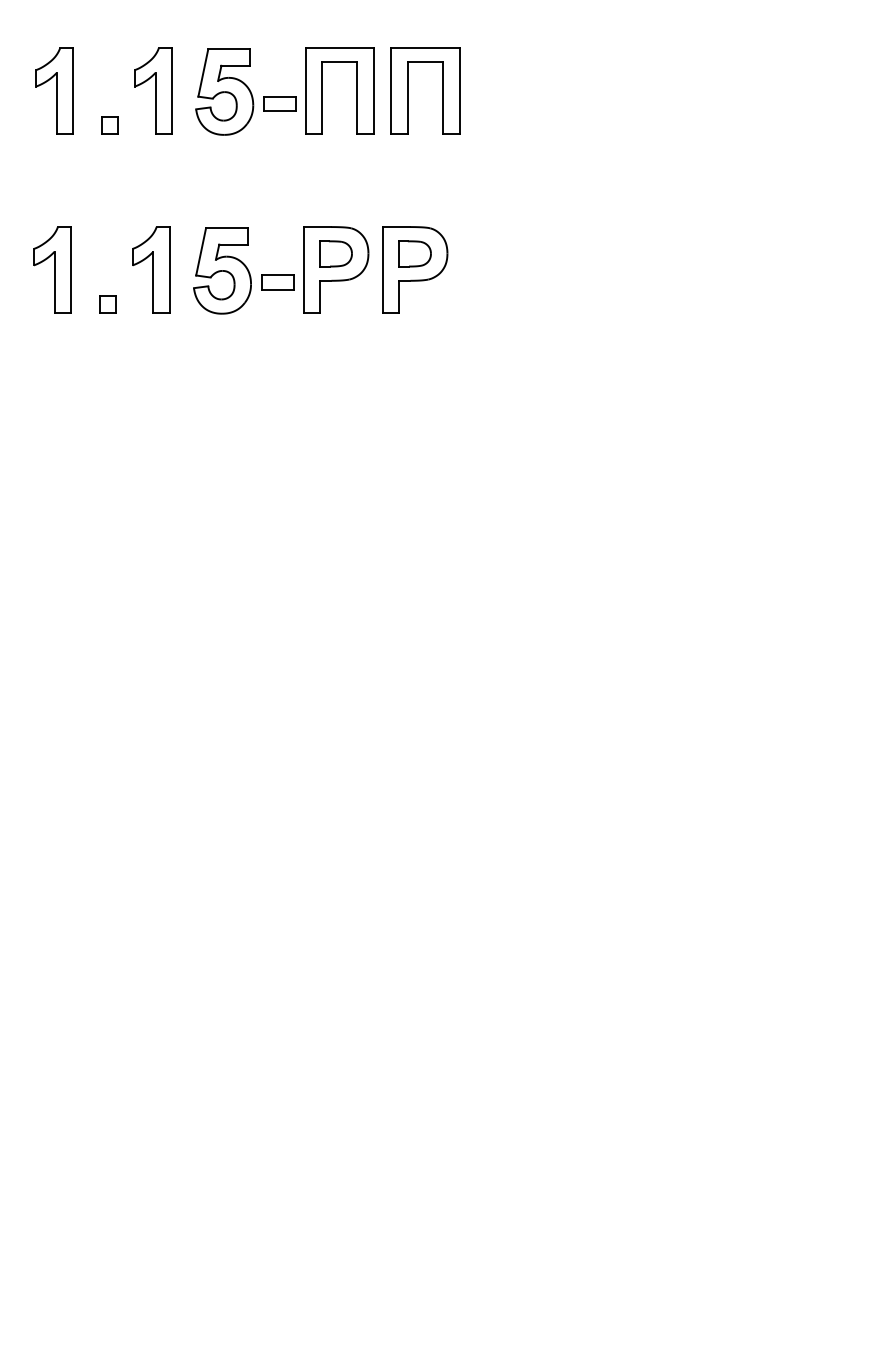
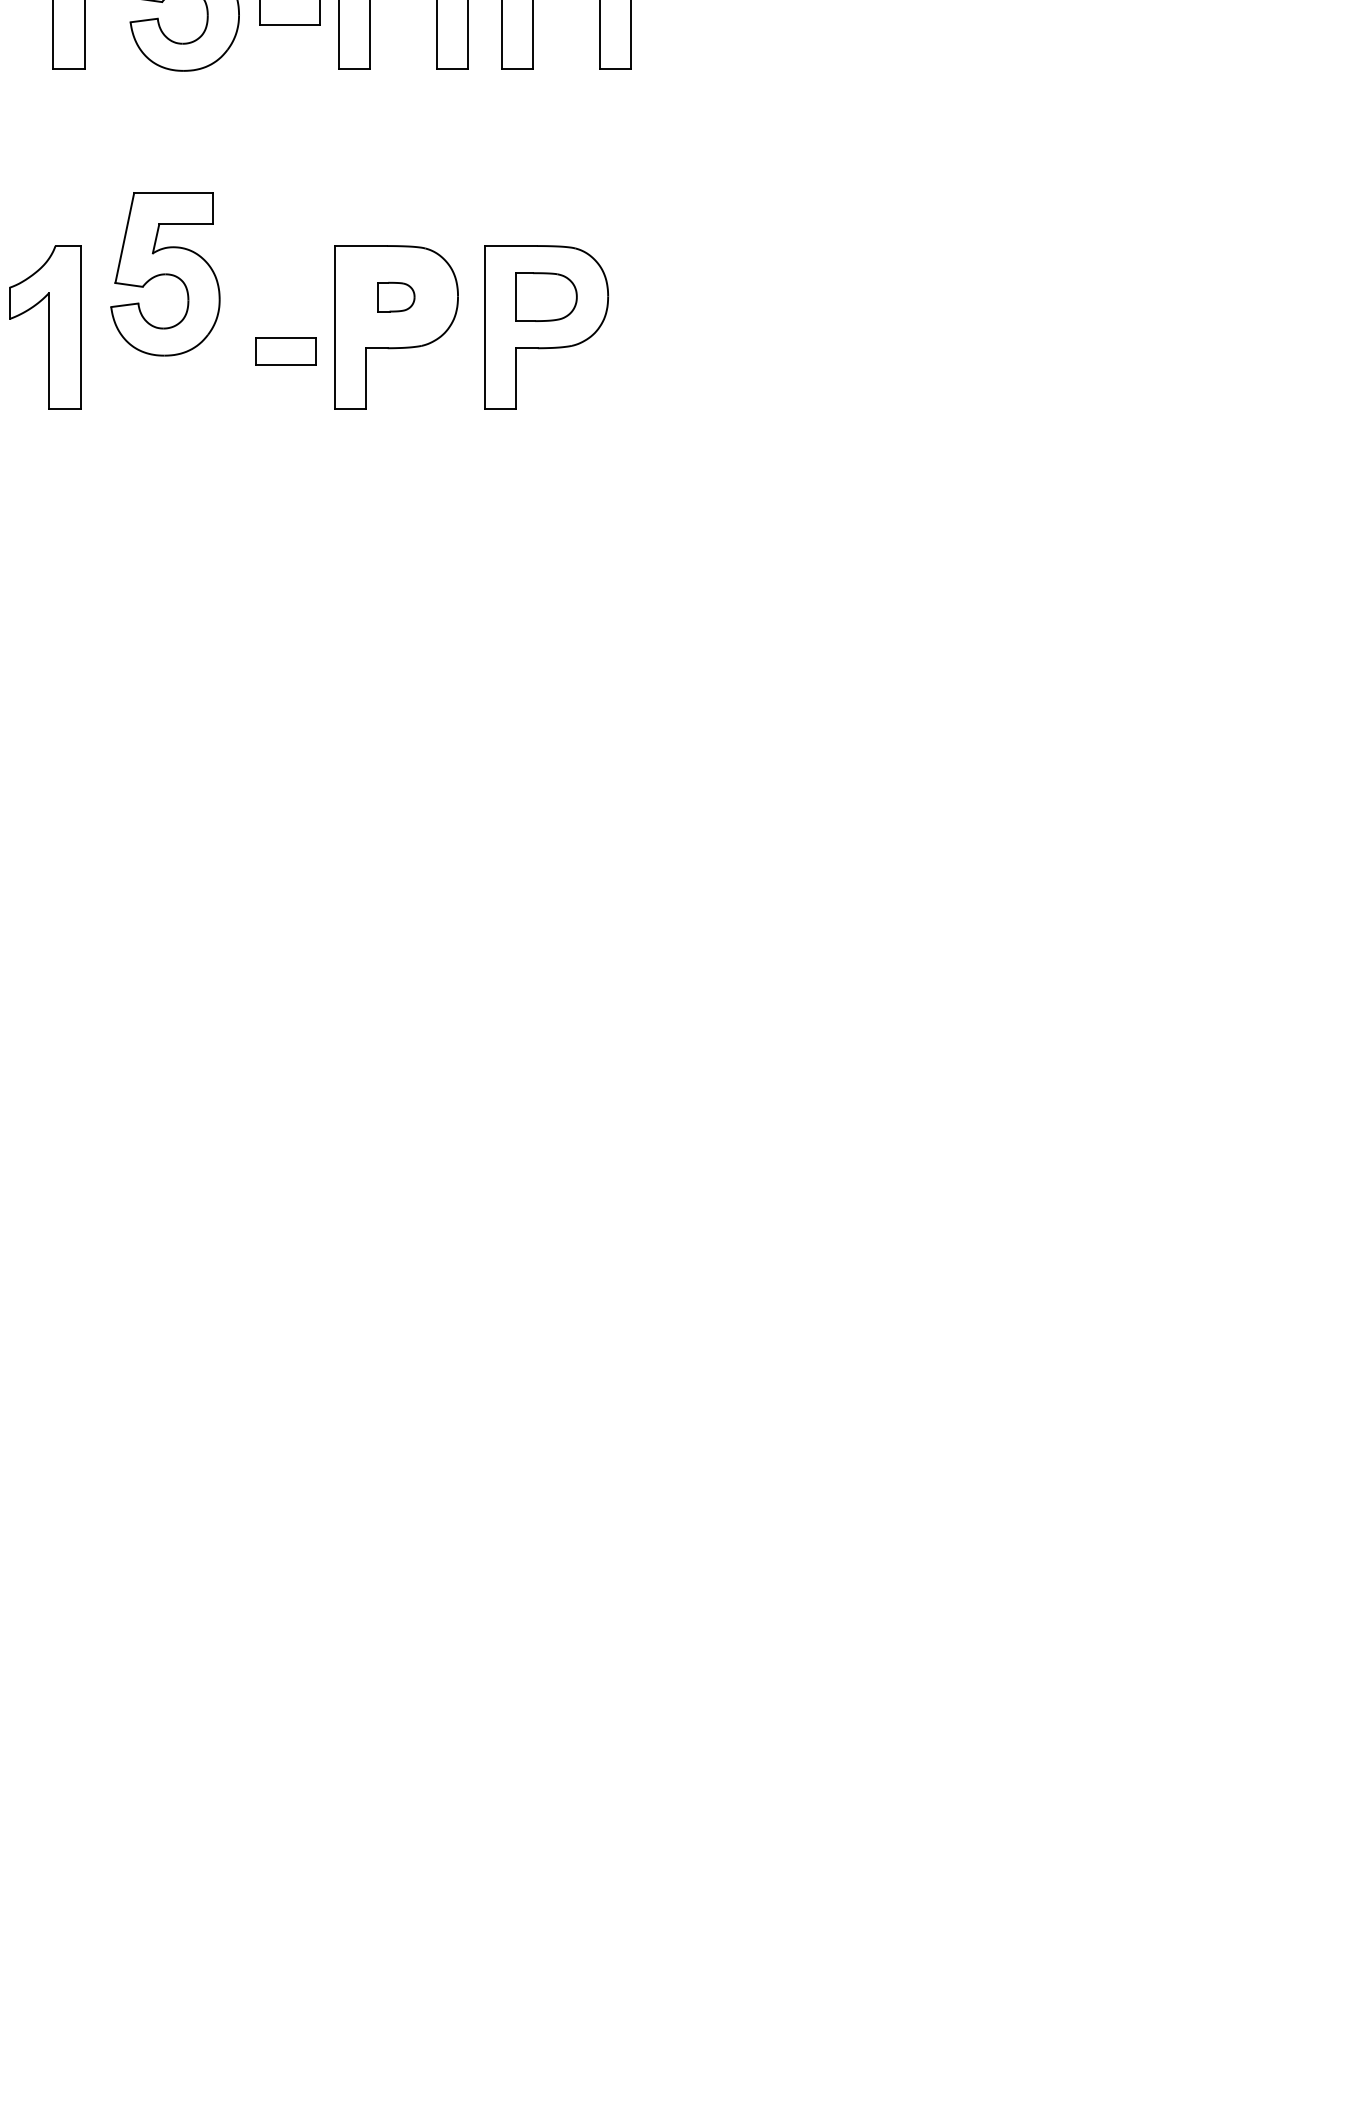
part: (335, 253) -> (395, 296), size x0.6
part: (222, 270) -> (165, 273), moved

